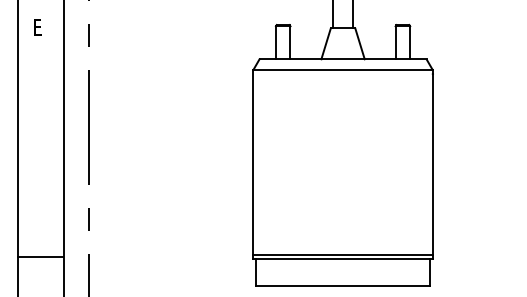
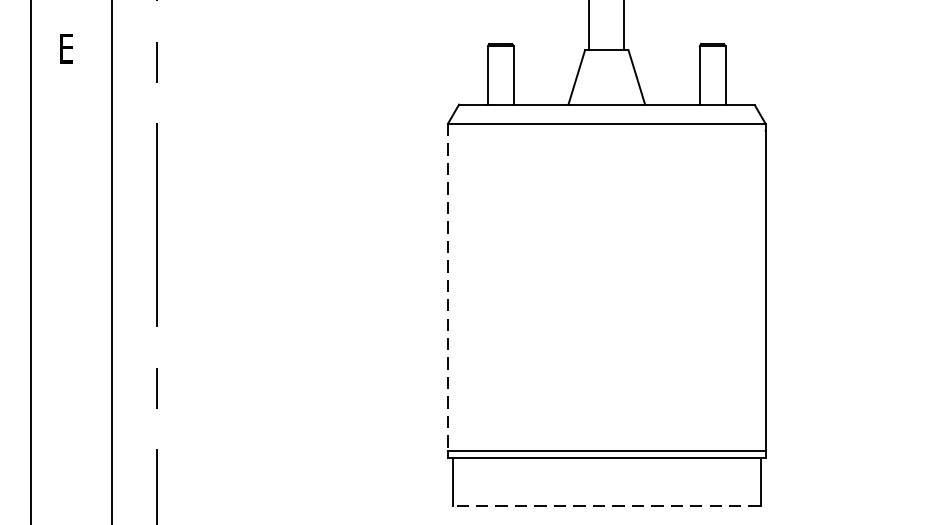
line: (253, 162) -> (448, 287), solid -> dashed
line: (40, 256) -> (71, 453), removed
line: (342, 286) -> (605, 506), solid -> dashed

